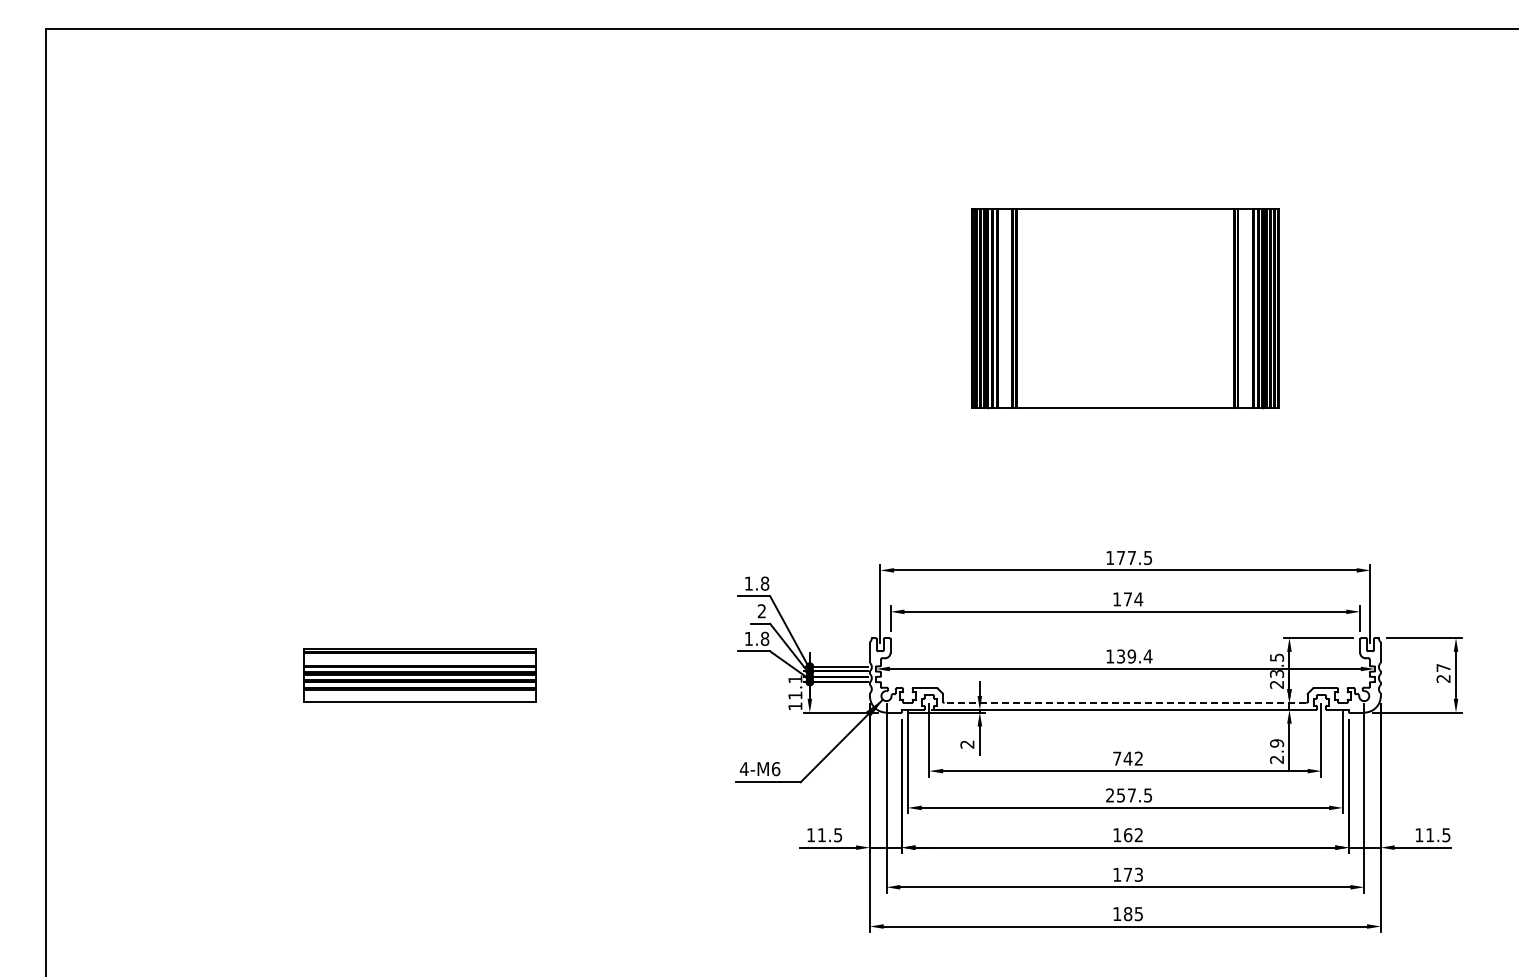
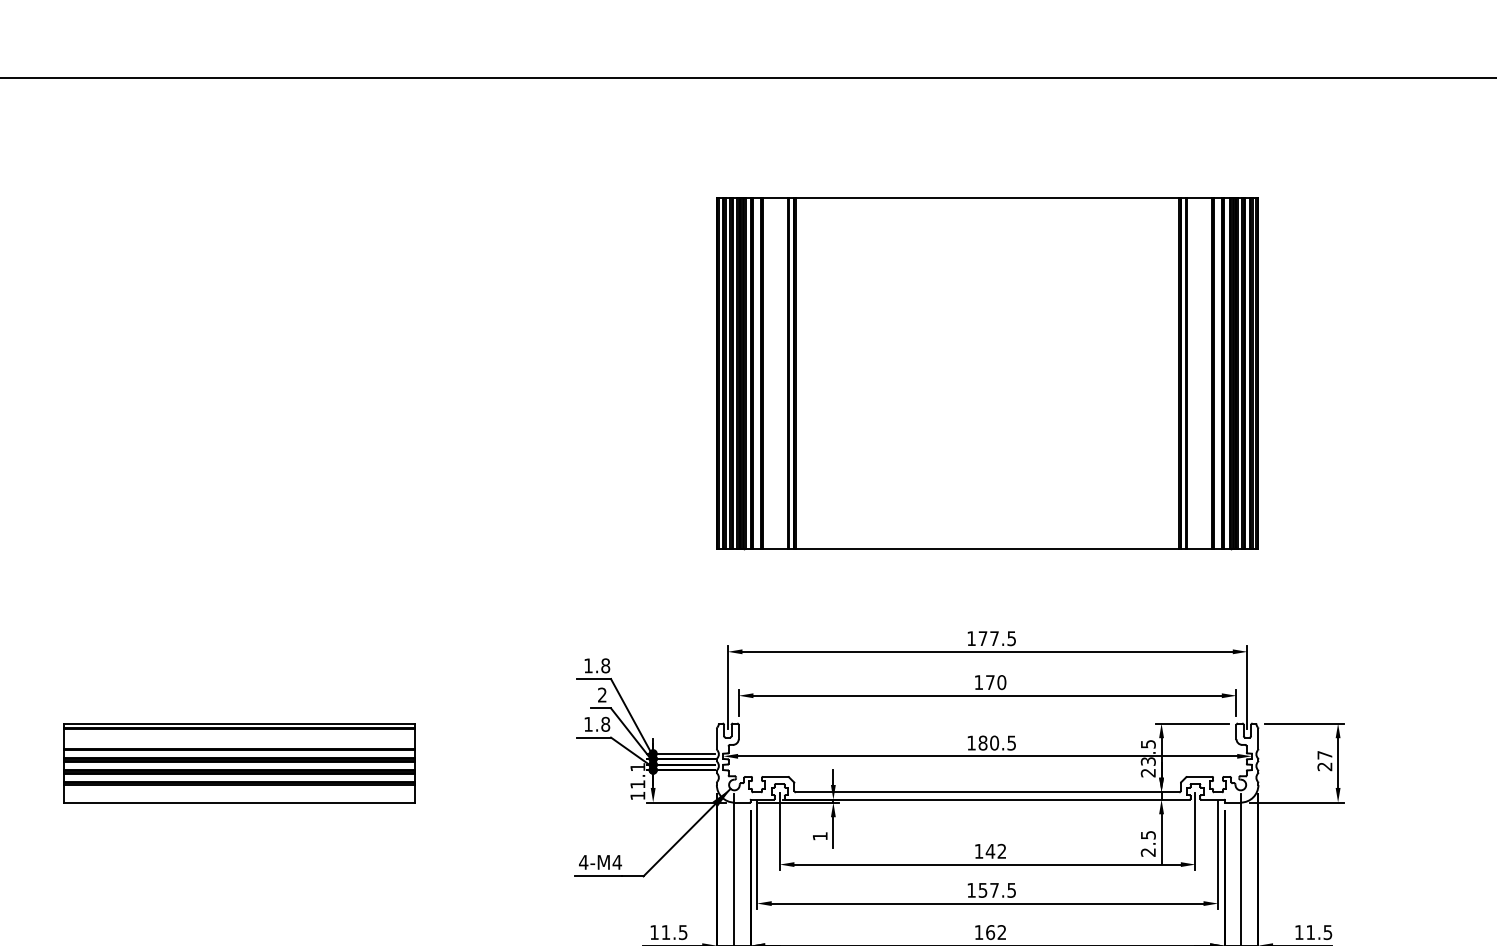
part: (1125, 308) -> (987, 374), size x1.67
text: (1138, 599) -> (1001, 682), 174 -> 170
text: (1134, 656) -> (997, 743), 139.4 -> 180.5
part: (419, 675) -> (239, 763), size x1.43
line: (1125, 702) -> (987, 791), dashed -> solid
text: (1276, 743) -> (1147, 835), 2.9 -> 2.5
text: (967, 744) -> (820, 836), 2 -> 1
text: (1117, 758) -> (979, 851), 742 -> 142
text: (775, 769) -> (616, 862), 4-M6 -> 4-M4
text: (1110, 795) -> (971, 890), 257.5 -> 157.5

